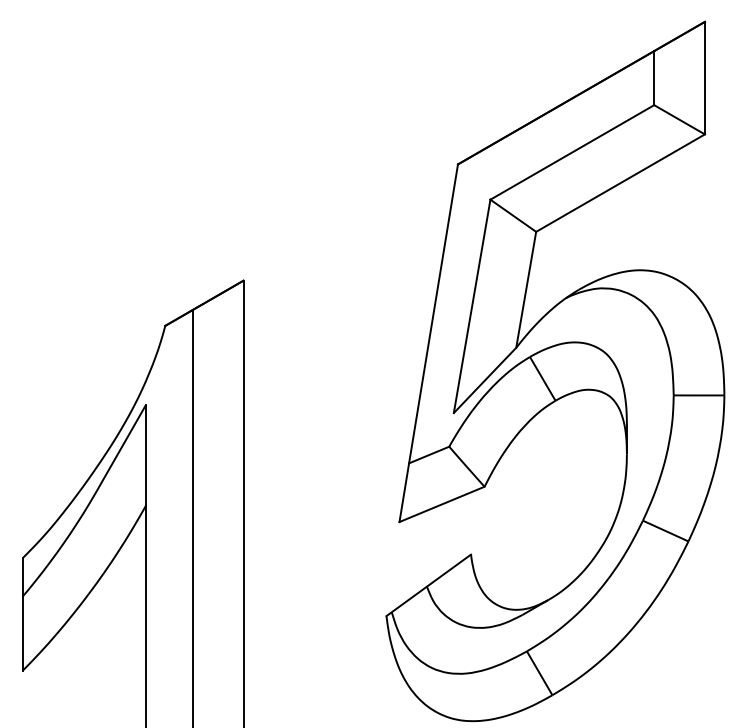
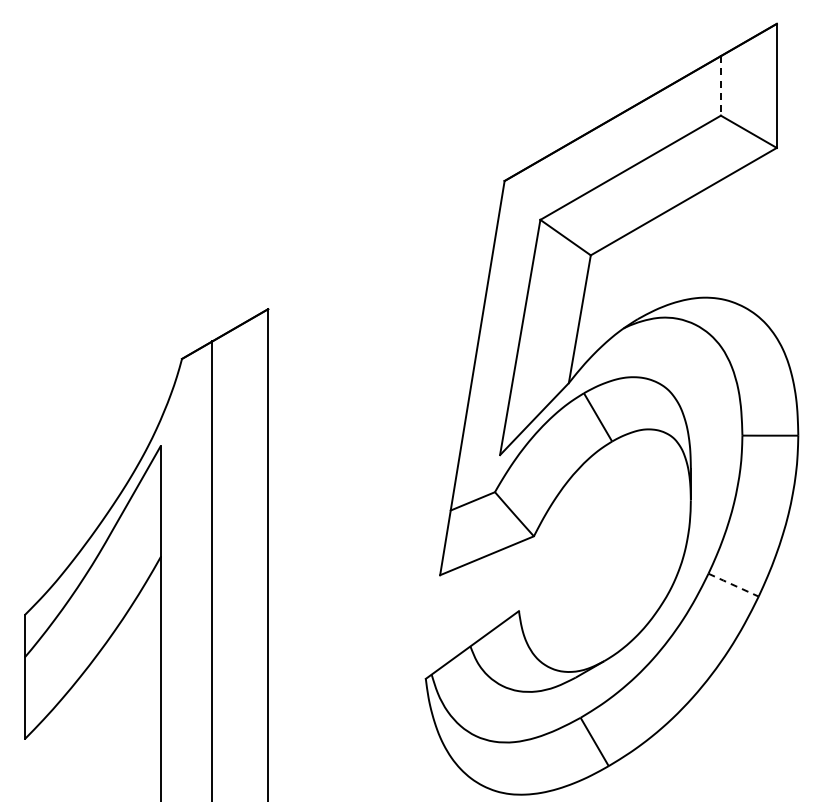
line: (653, 77) -> (720, 85), solid -> dashed
line: (666, 531) -> (734, 585), solid -> dashed

